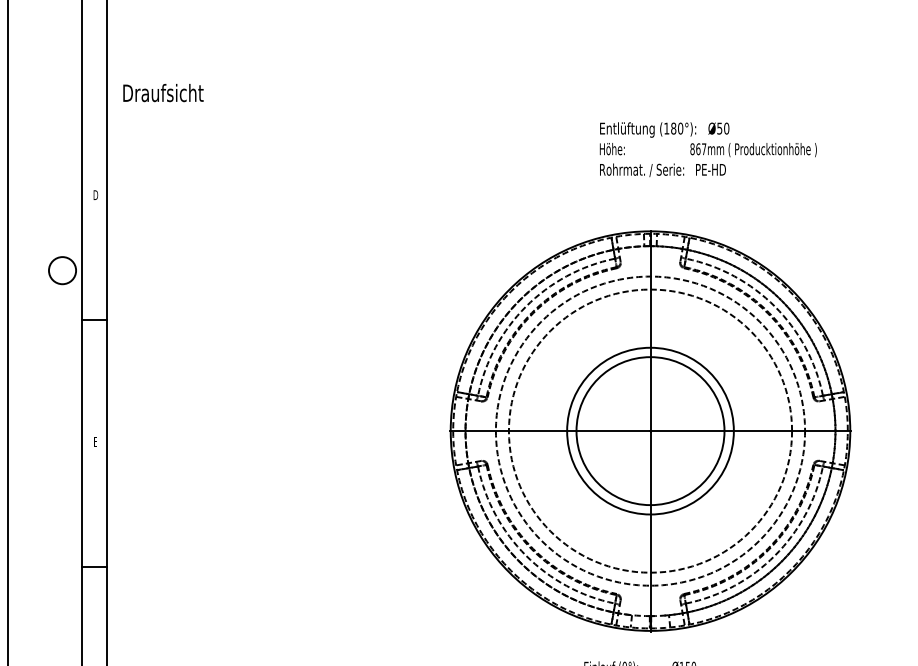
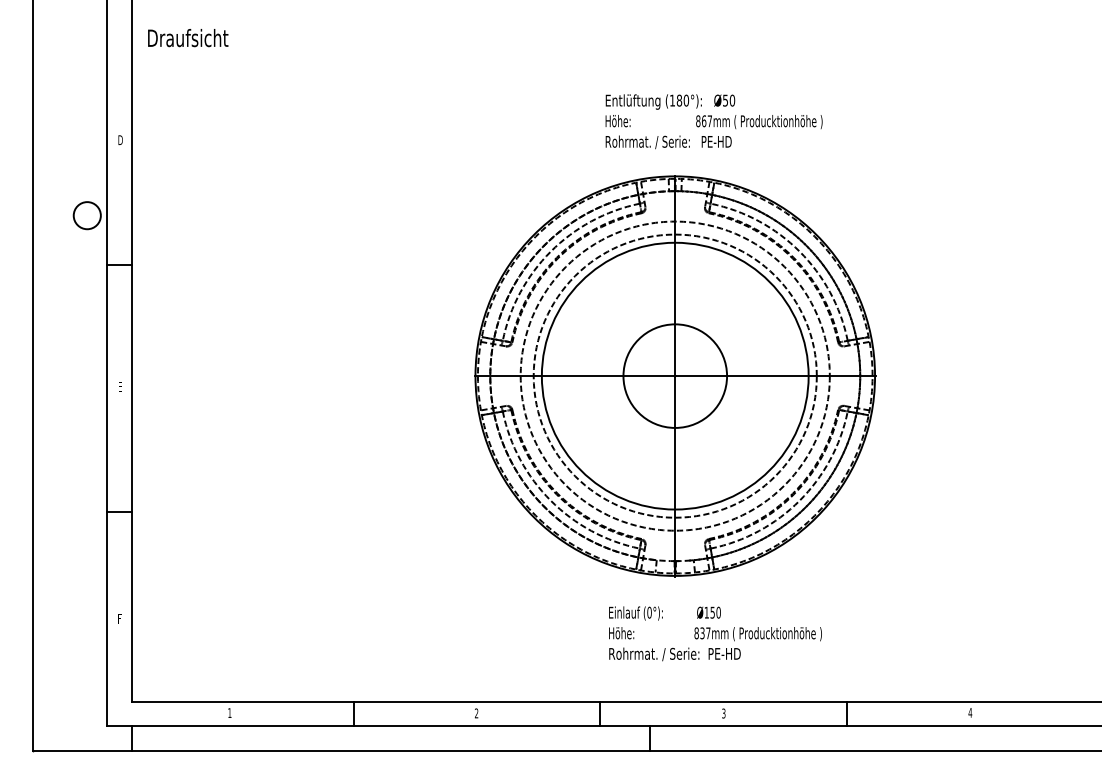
text: (707, 149) -> (713, 121), moved
circle: (649, 430) -> (674, 375), size x1.6
circle: (650, 431) -> (675, 376), size x0.7

